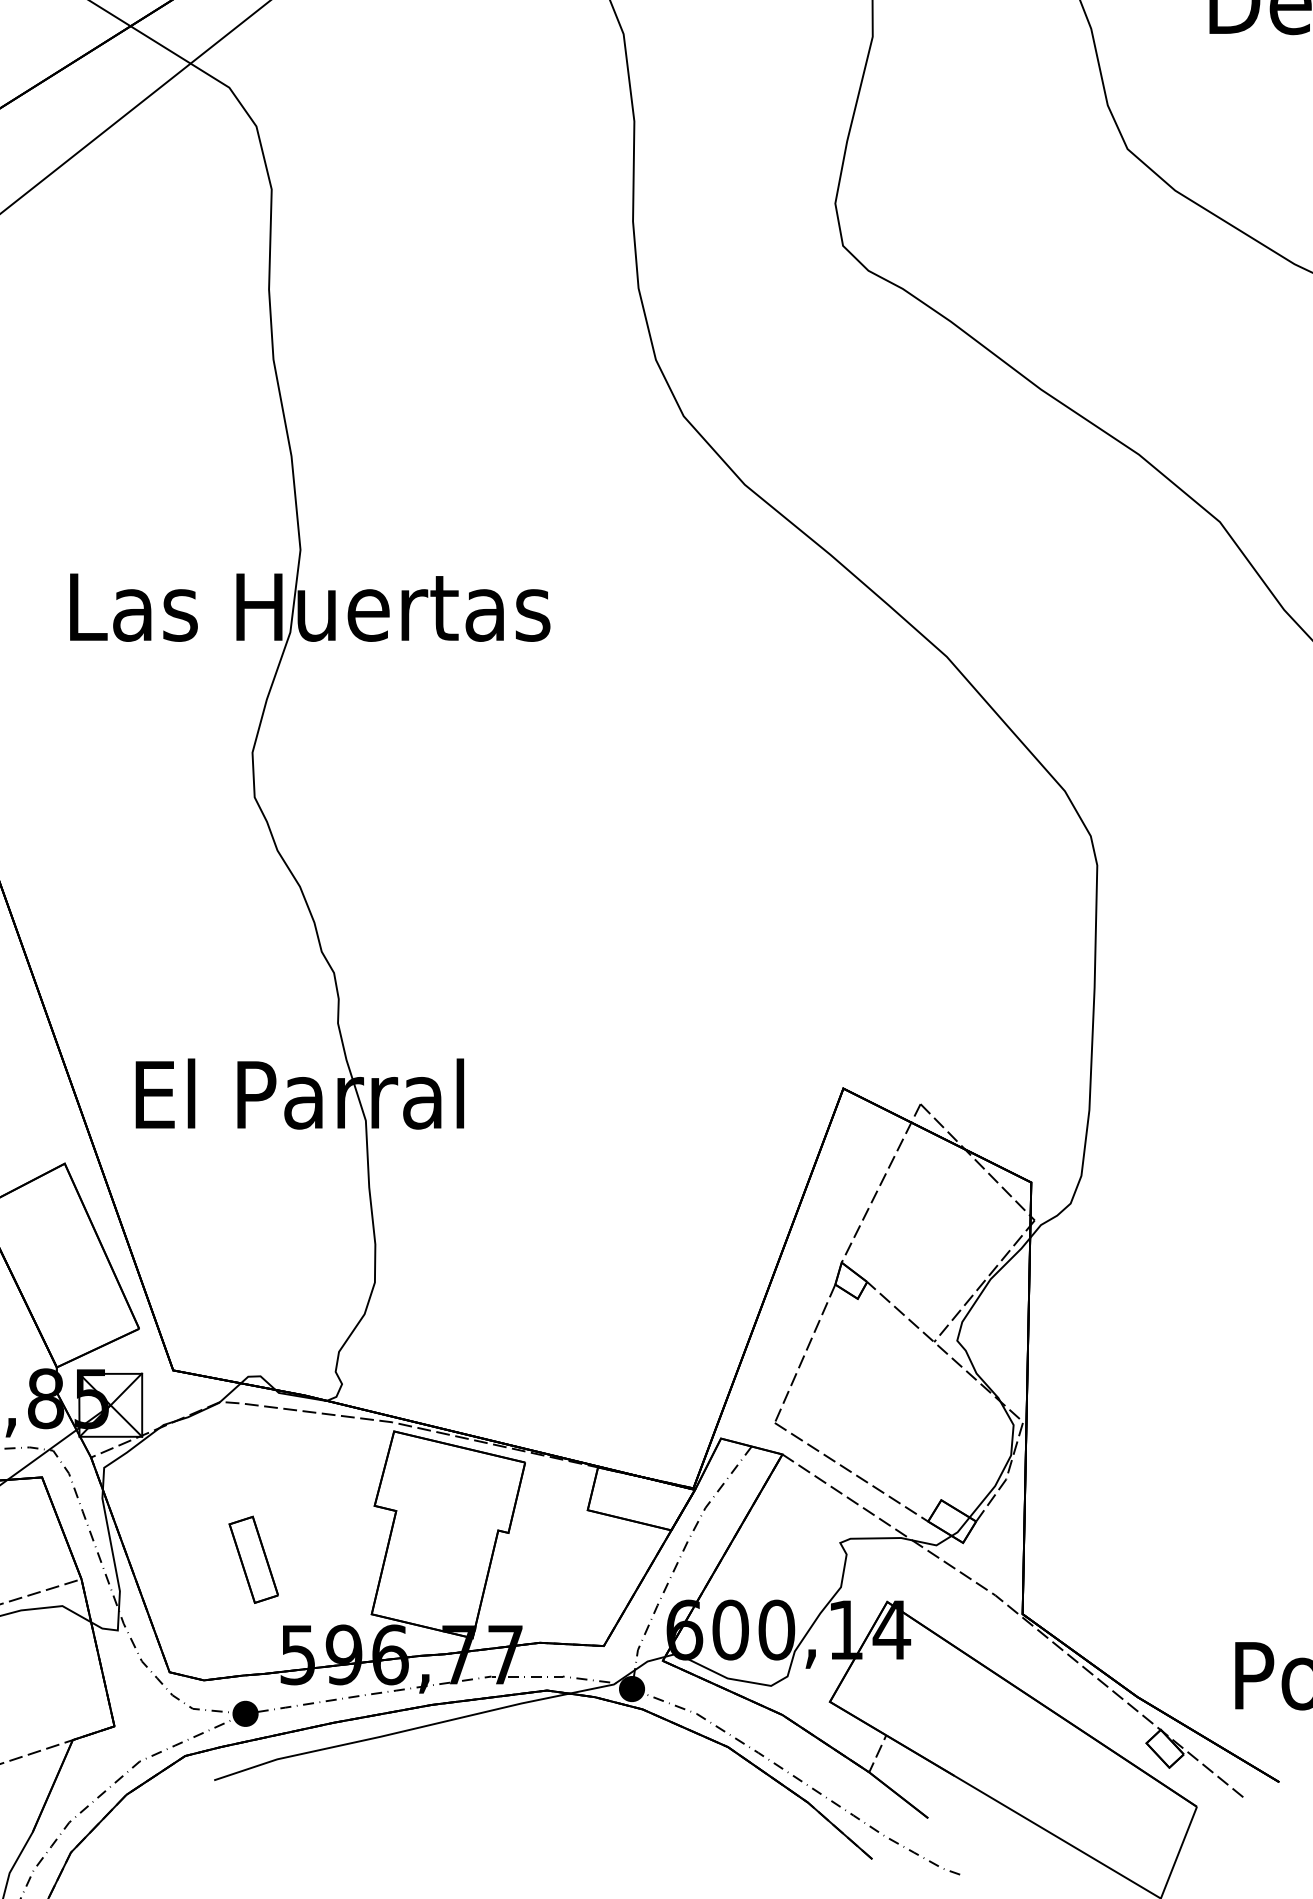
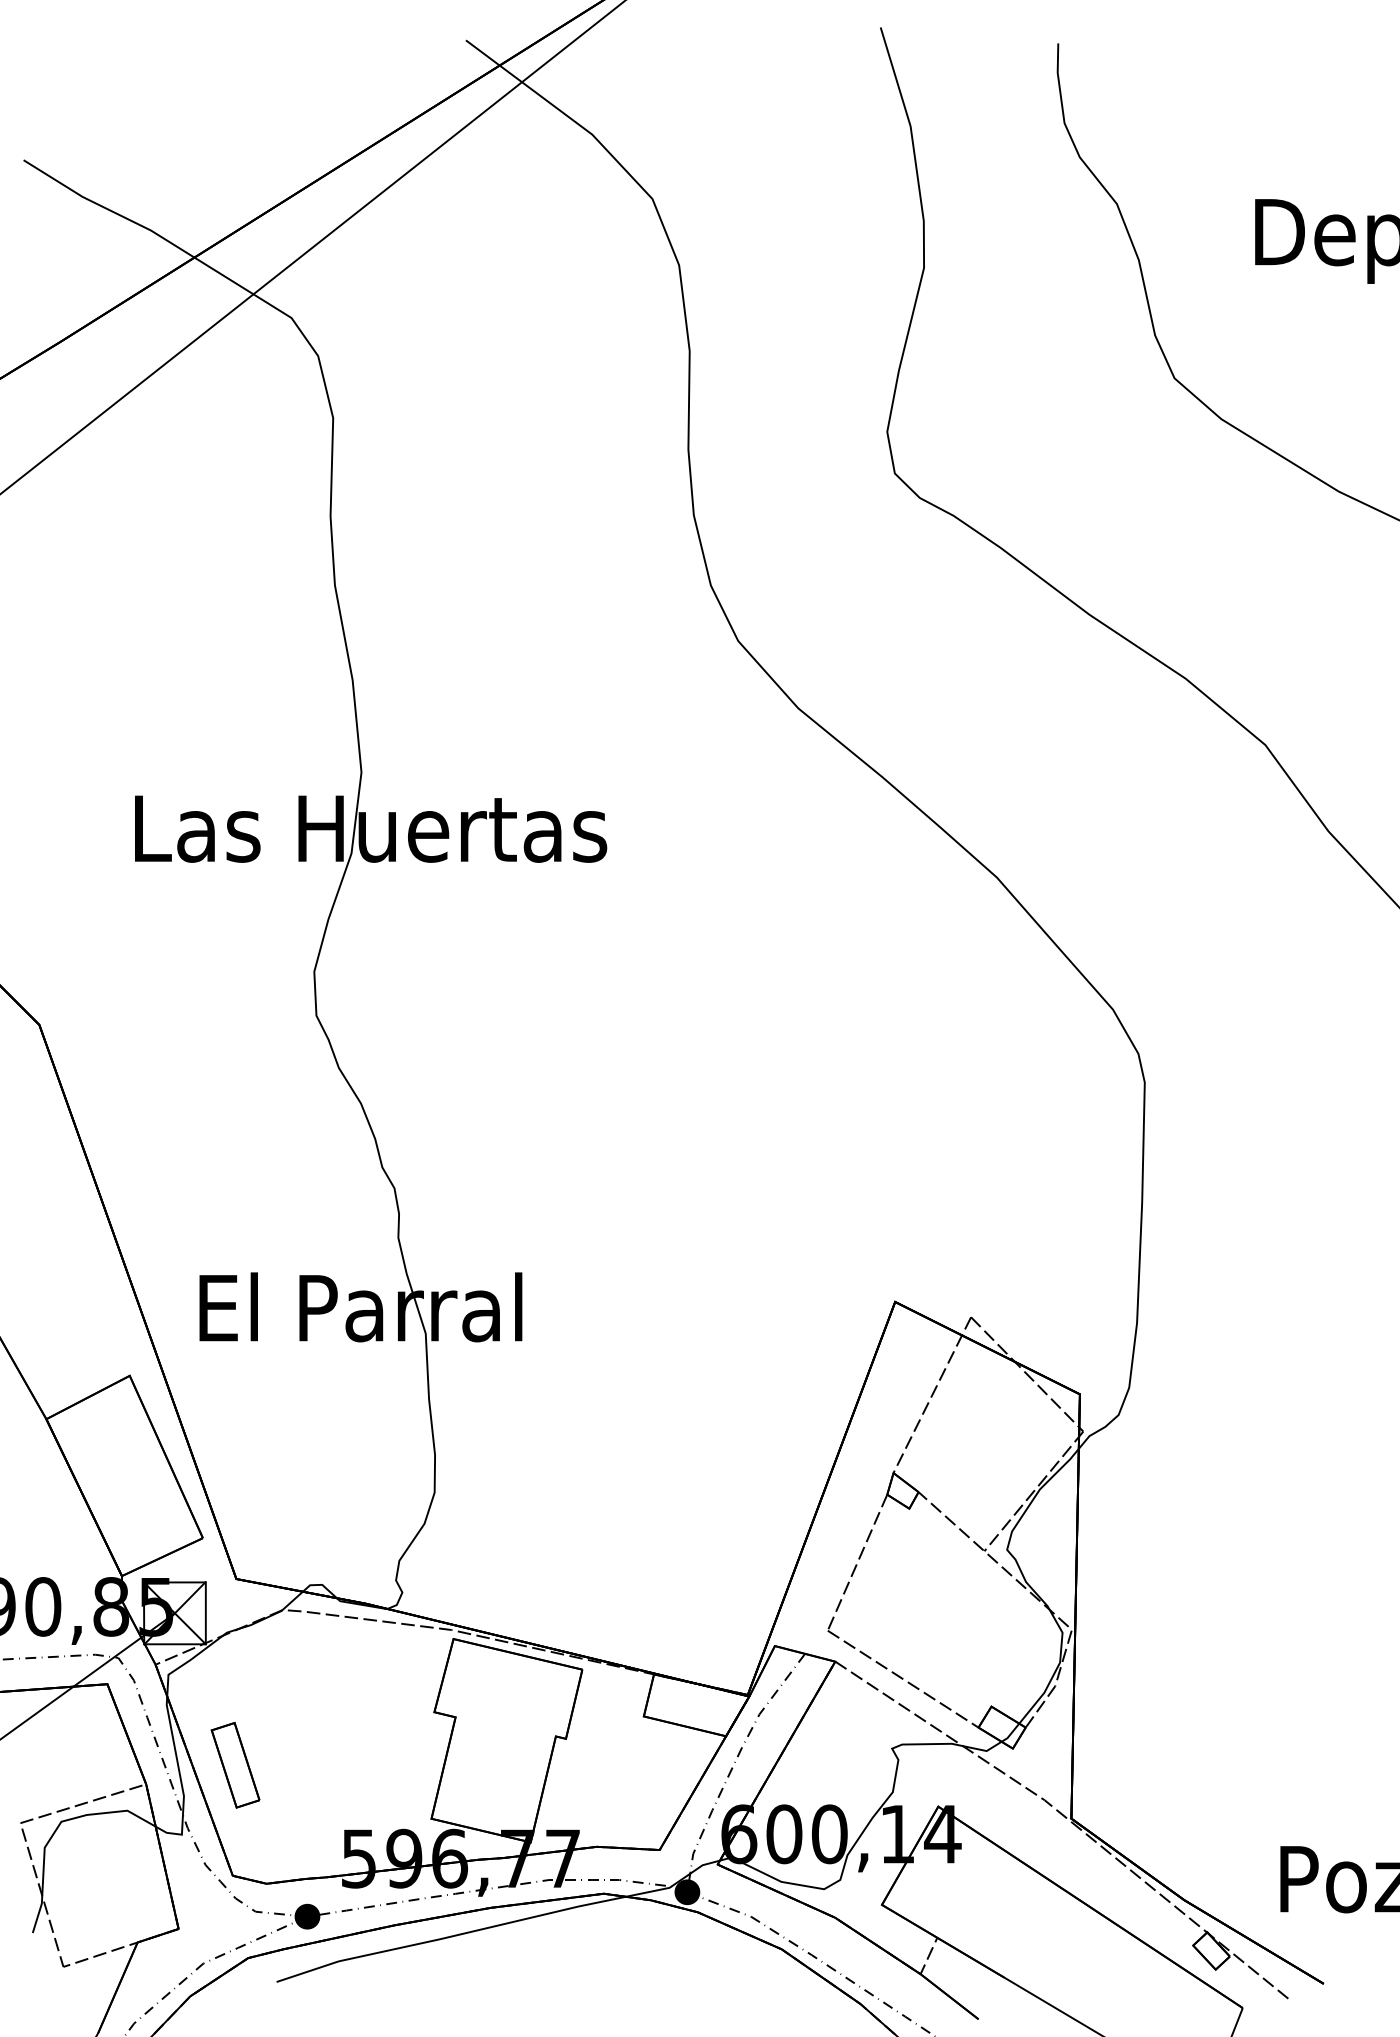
part: (253, 1560) -> (235, 1765), moved

